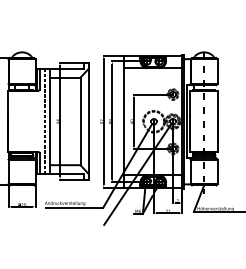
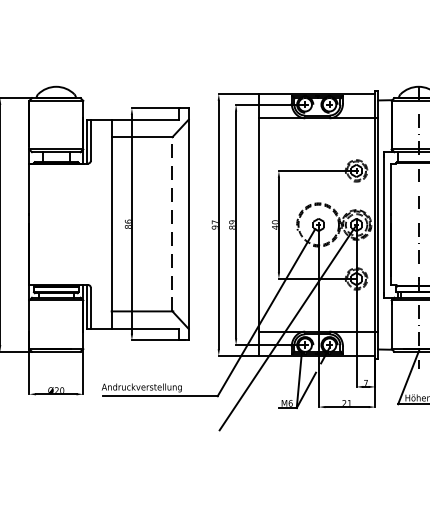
line: (45, 121) -> (102, 224), removed
line: (80, 121) -> (172, 224), solid -> dashed

